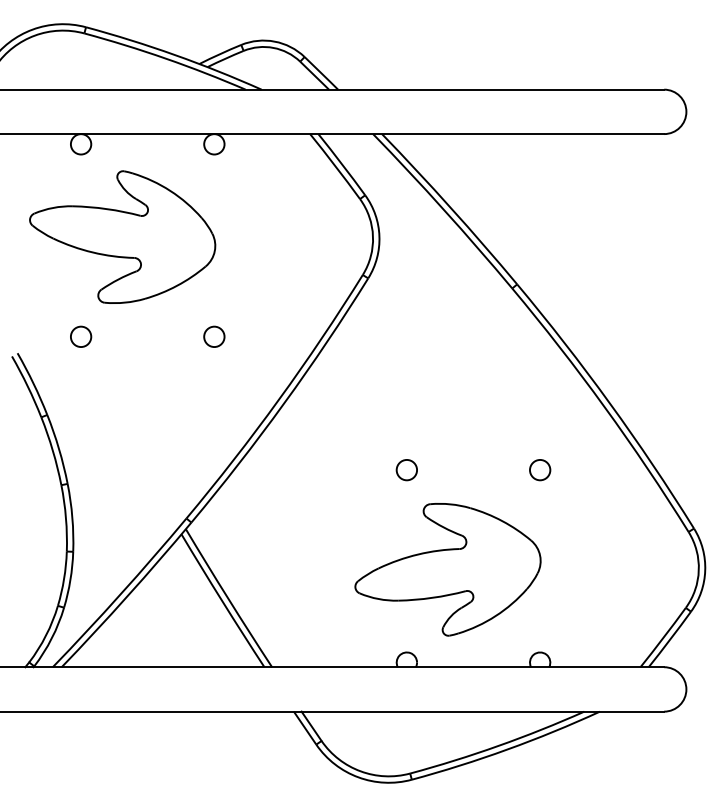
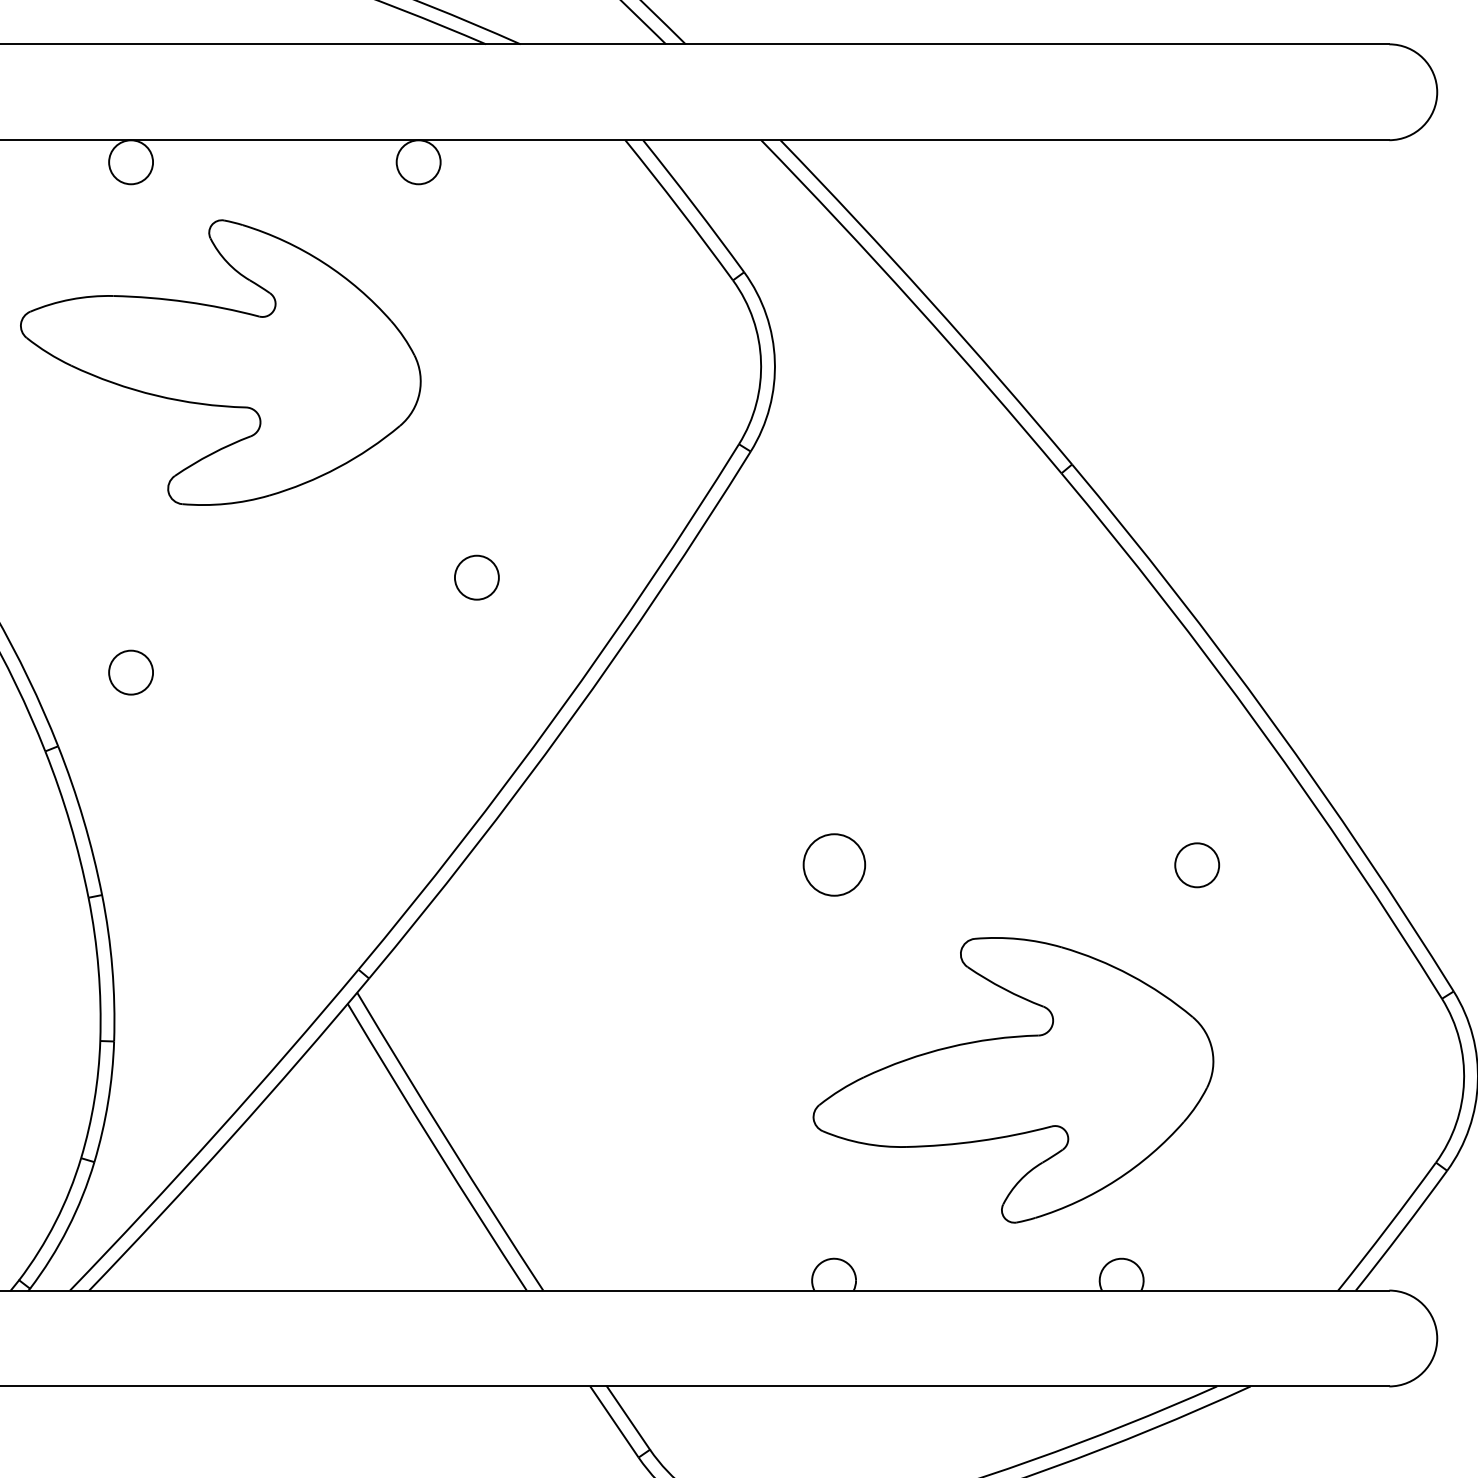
circle: (81, 336) -> (131, 671), moved
circle: (214, 336) -> (477, 576), moved
circle: (406, 470) -> (833, 866), size x1.4
circle: (540, 470) -> (1197, 866), moved
part: (447, 569) -> (1012, 1079), moved

